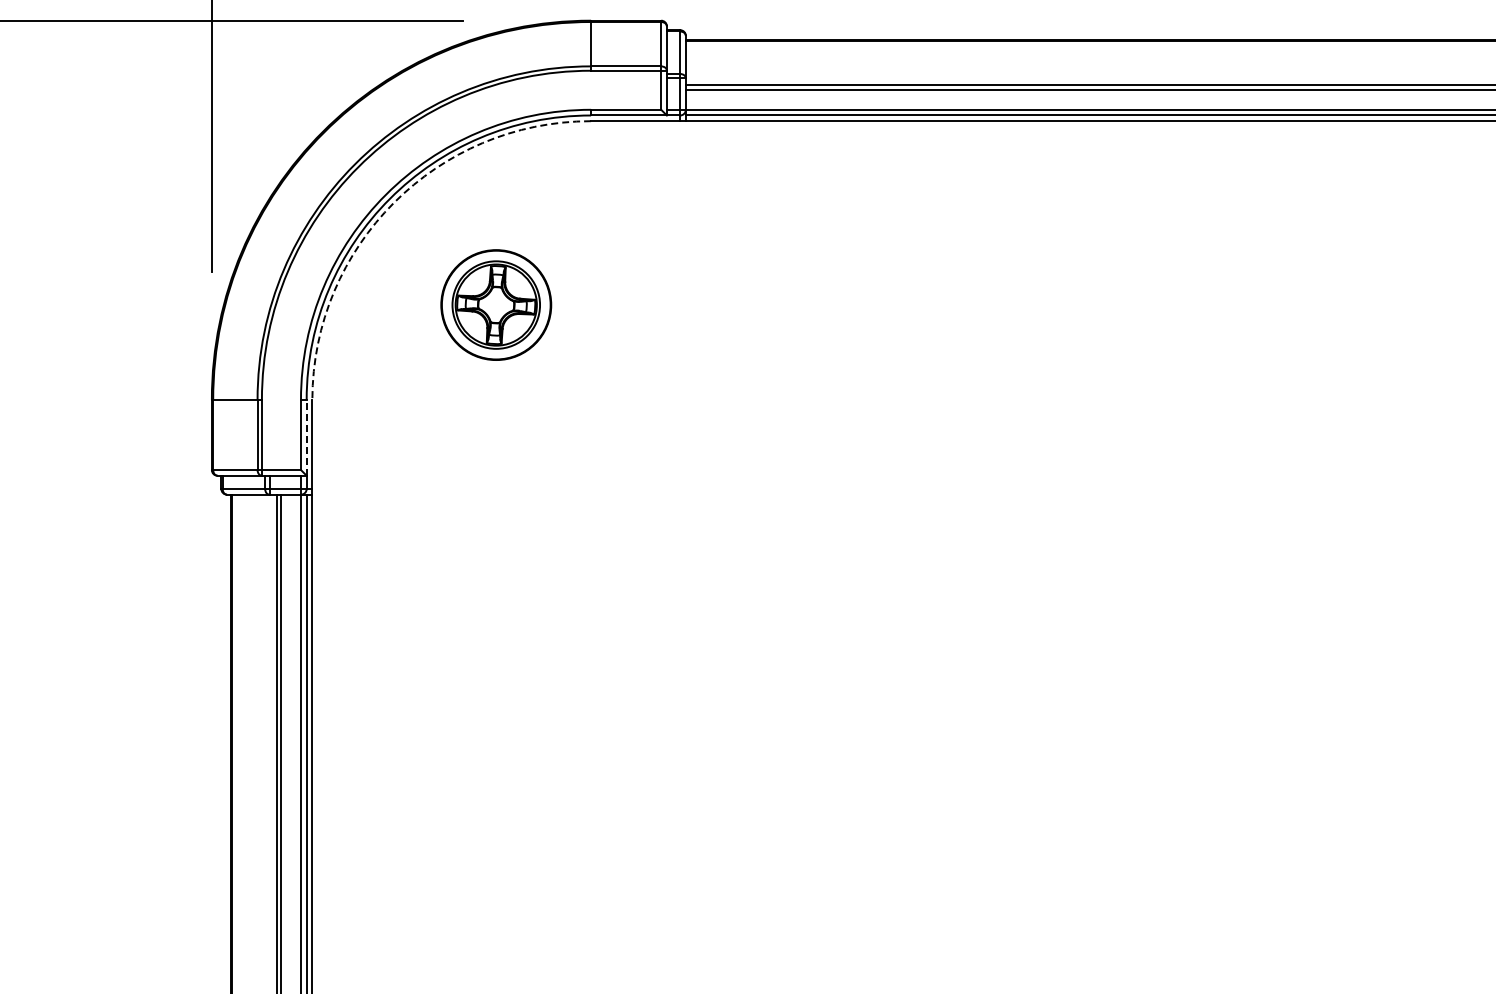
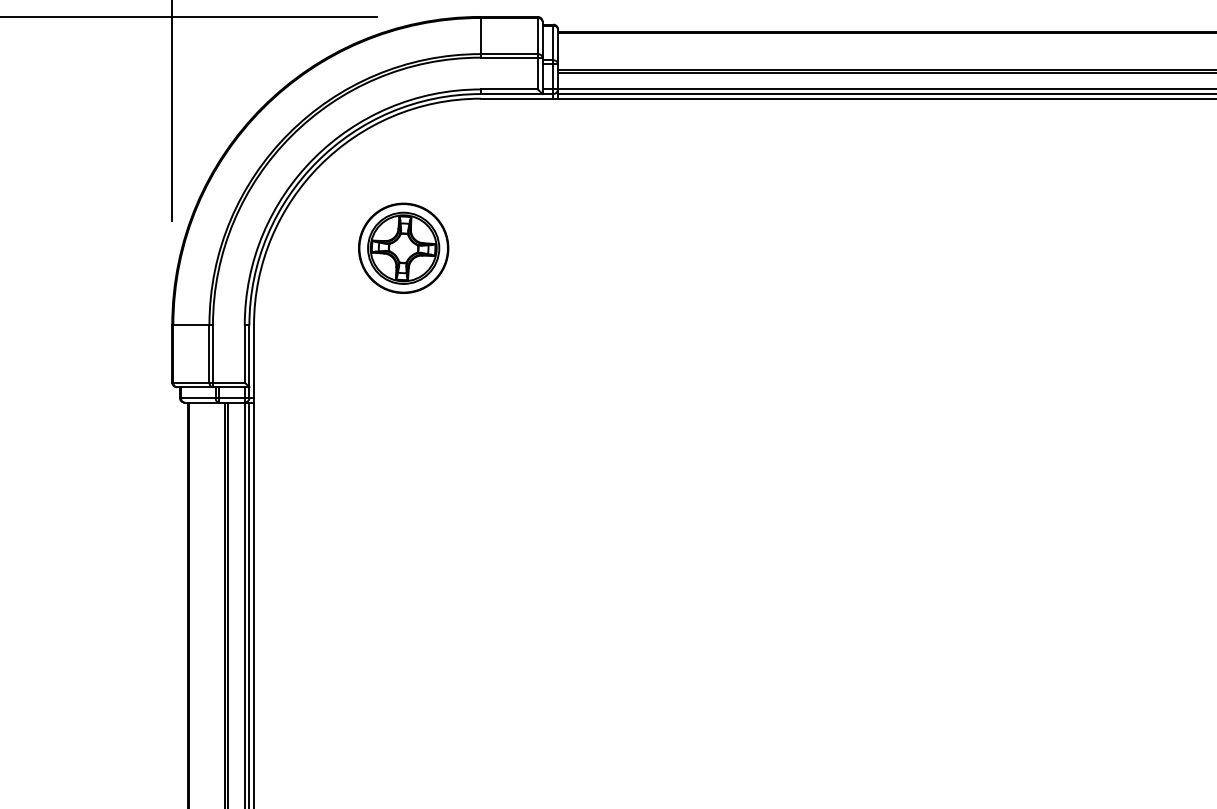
arc: (394, 202) -> (320, 164), dashed -> solid
line: (306, 437) -> (249, 356), dashed -> solid

